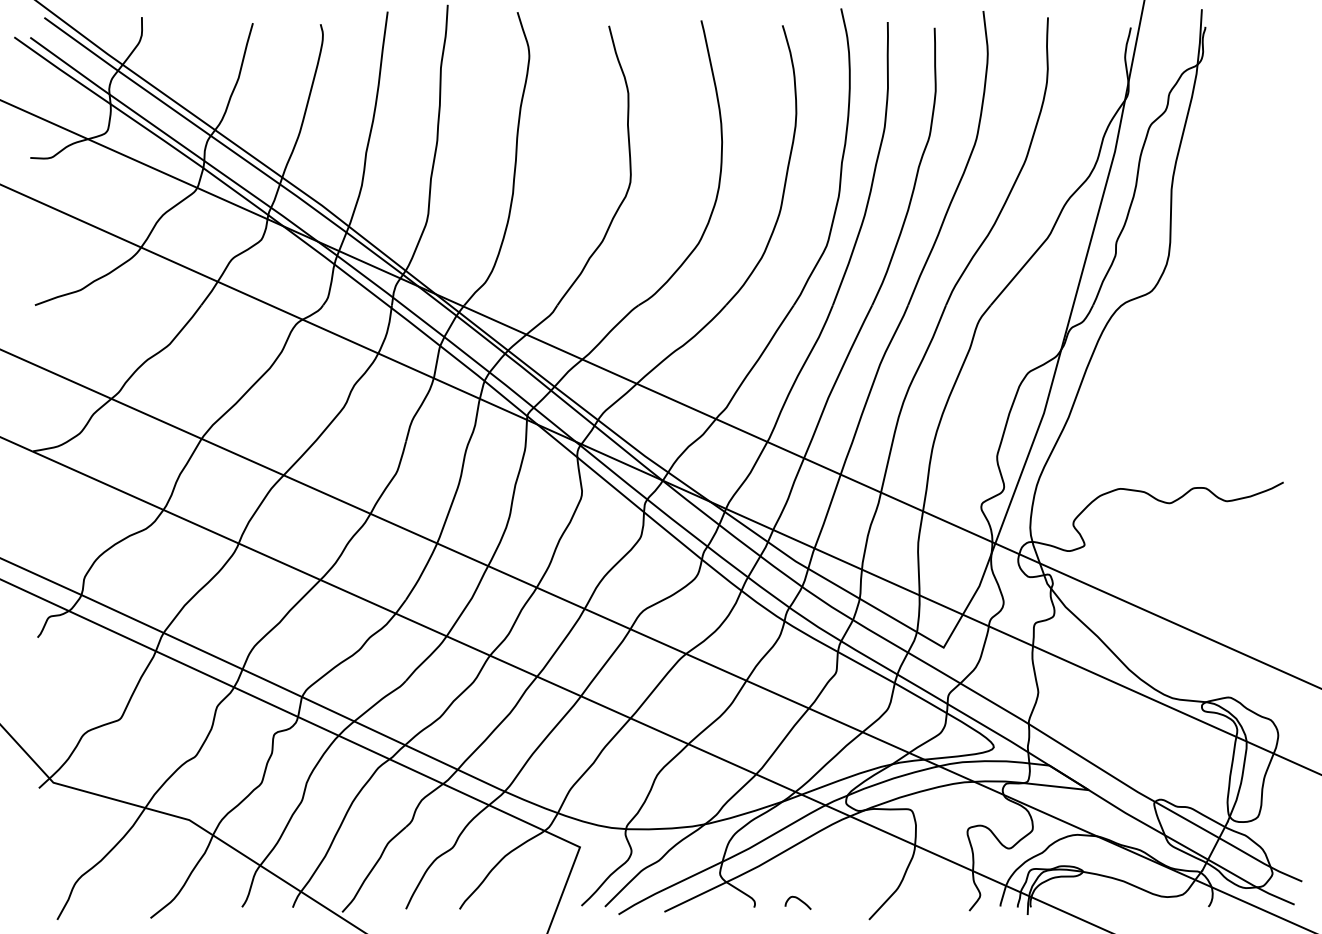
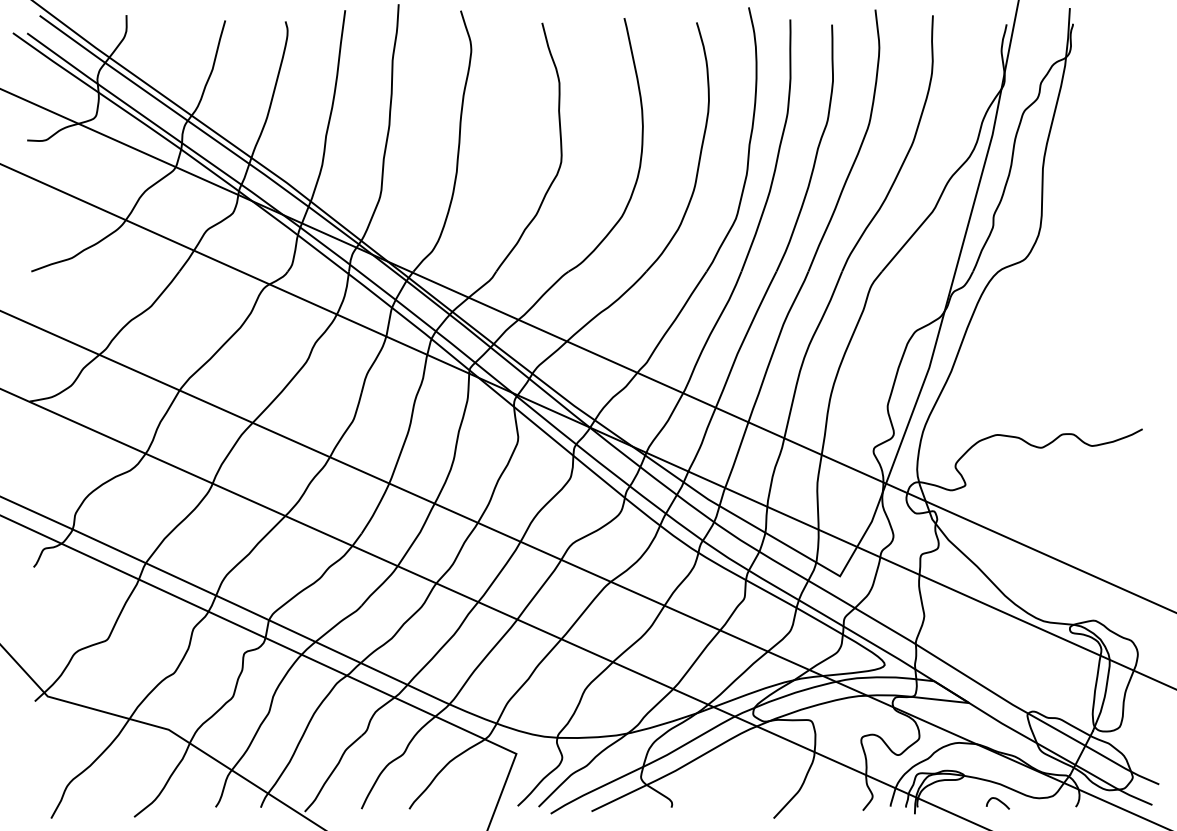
curve: (799, 900) -> (999, 801), moved

